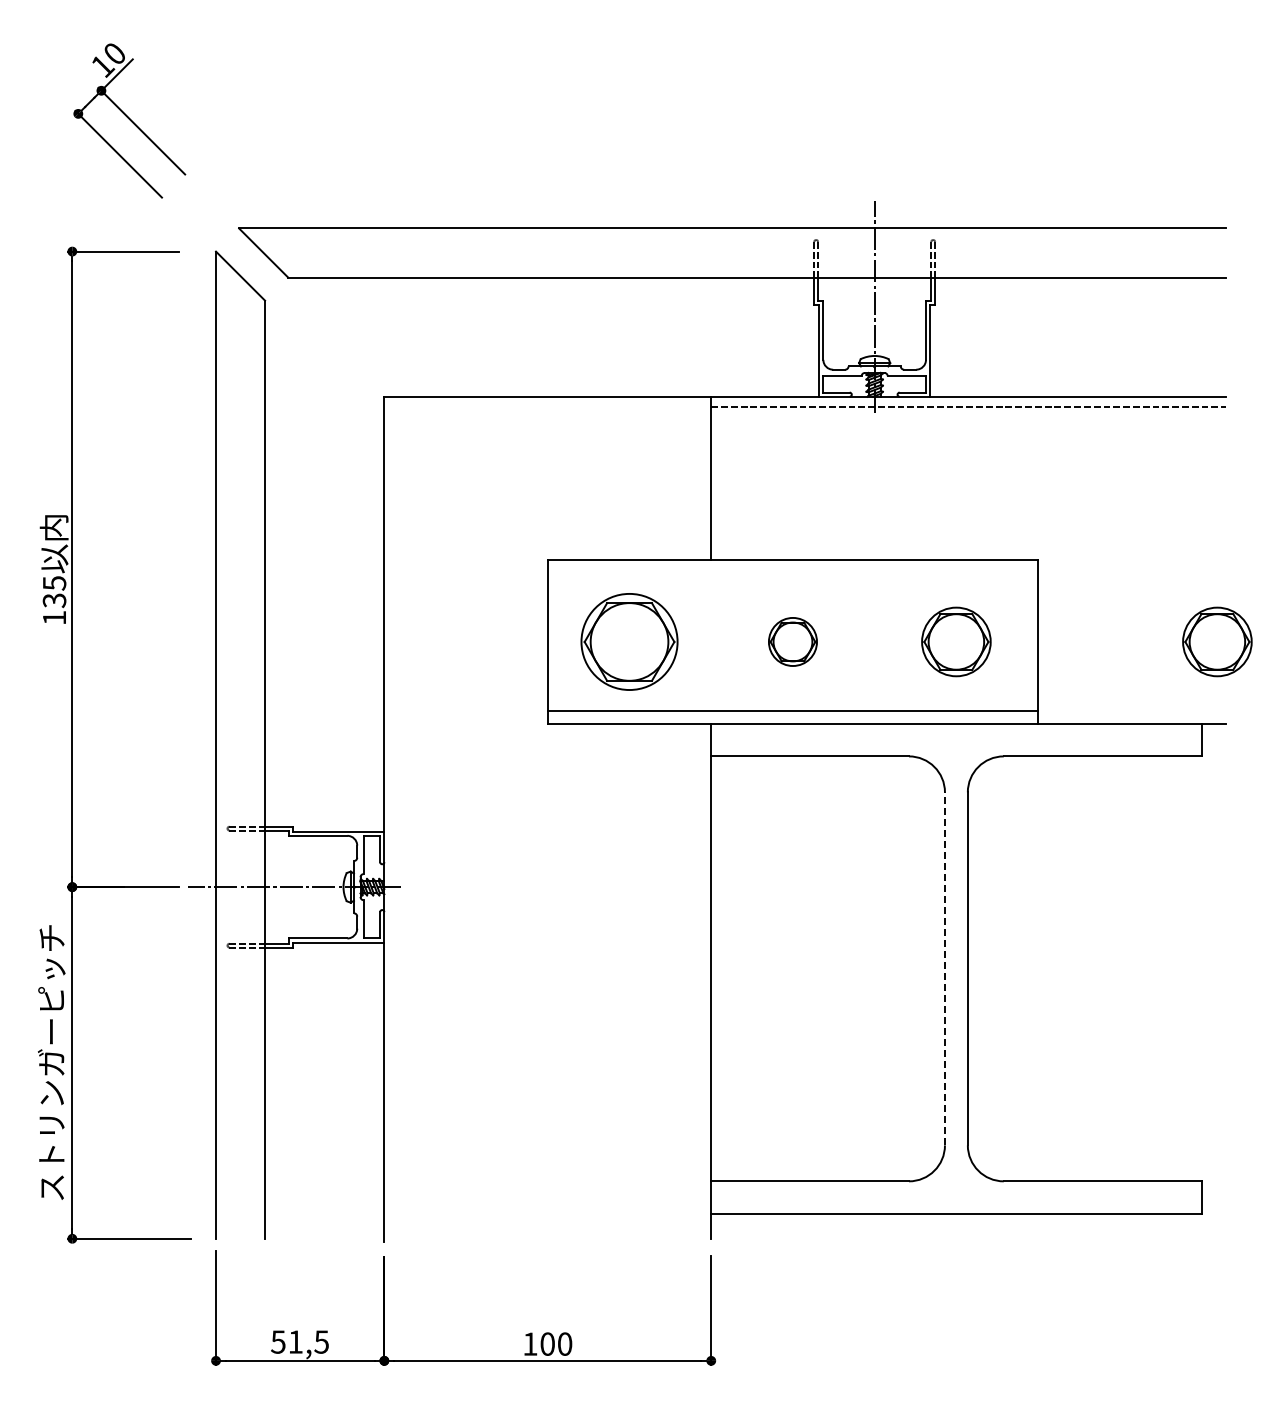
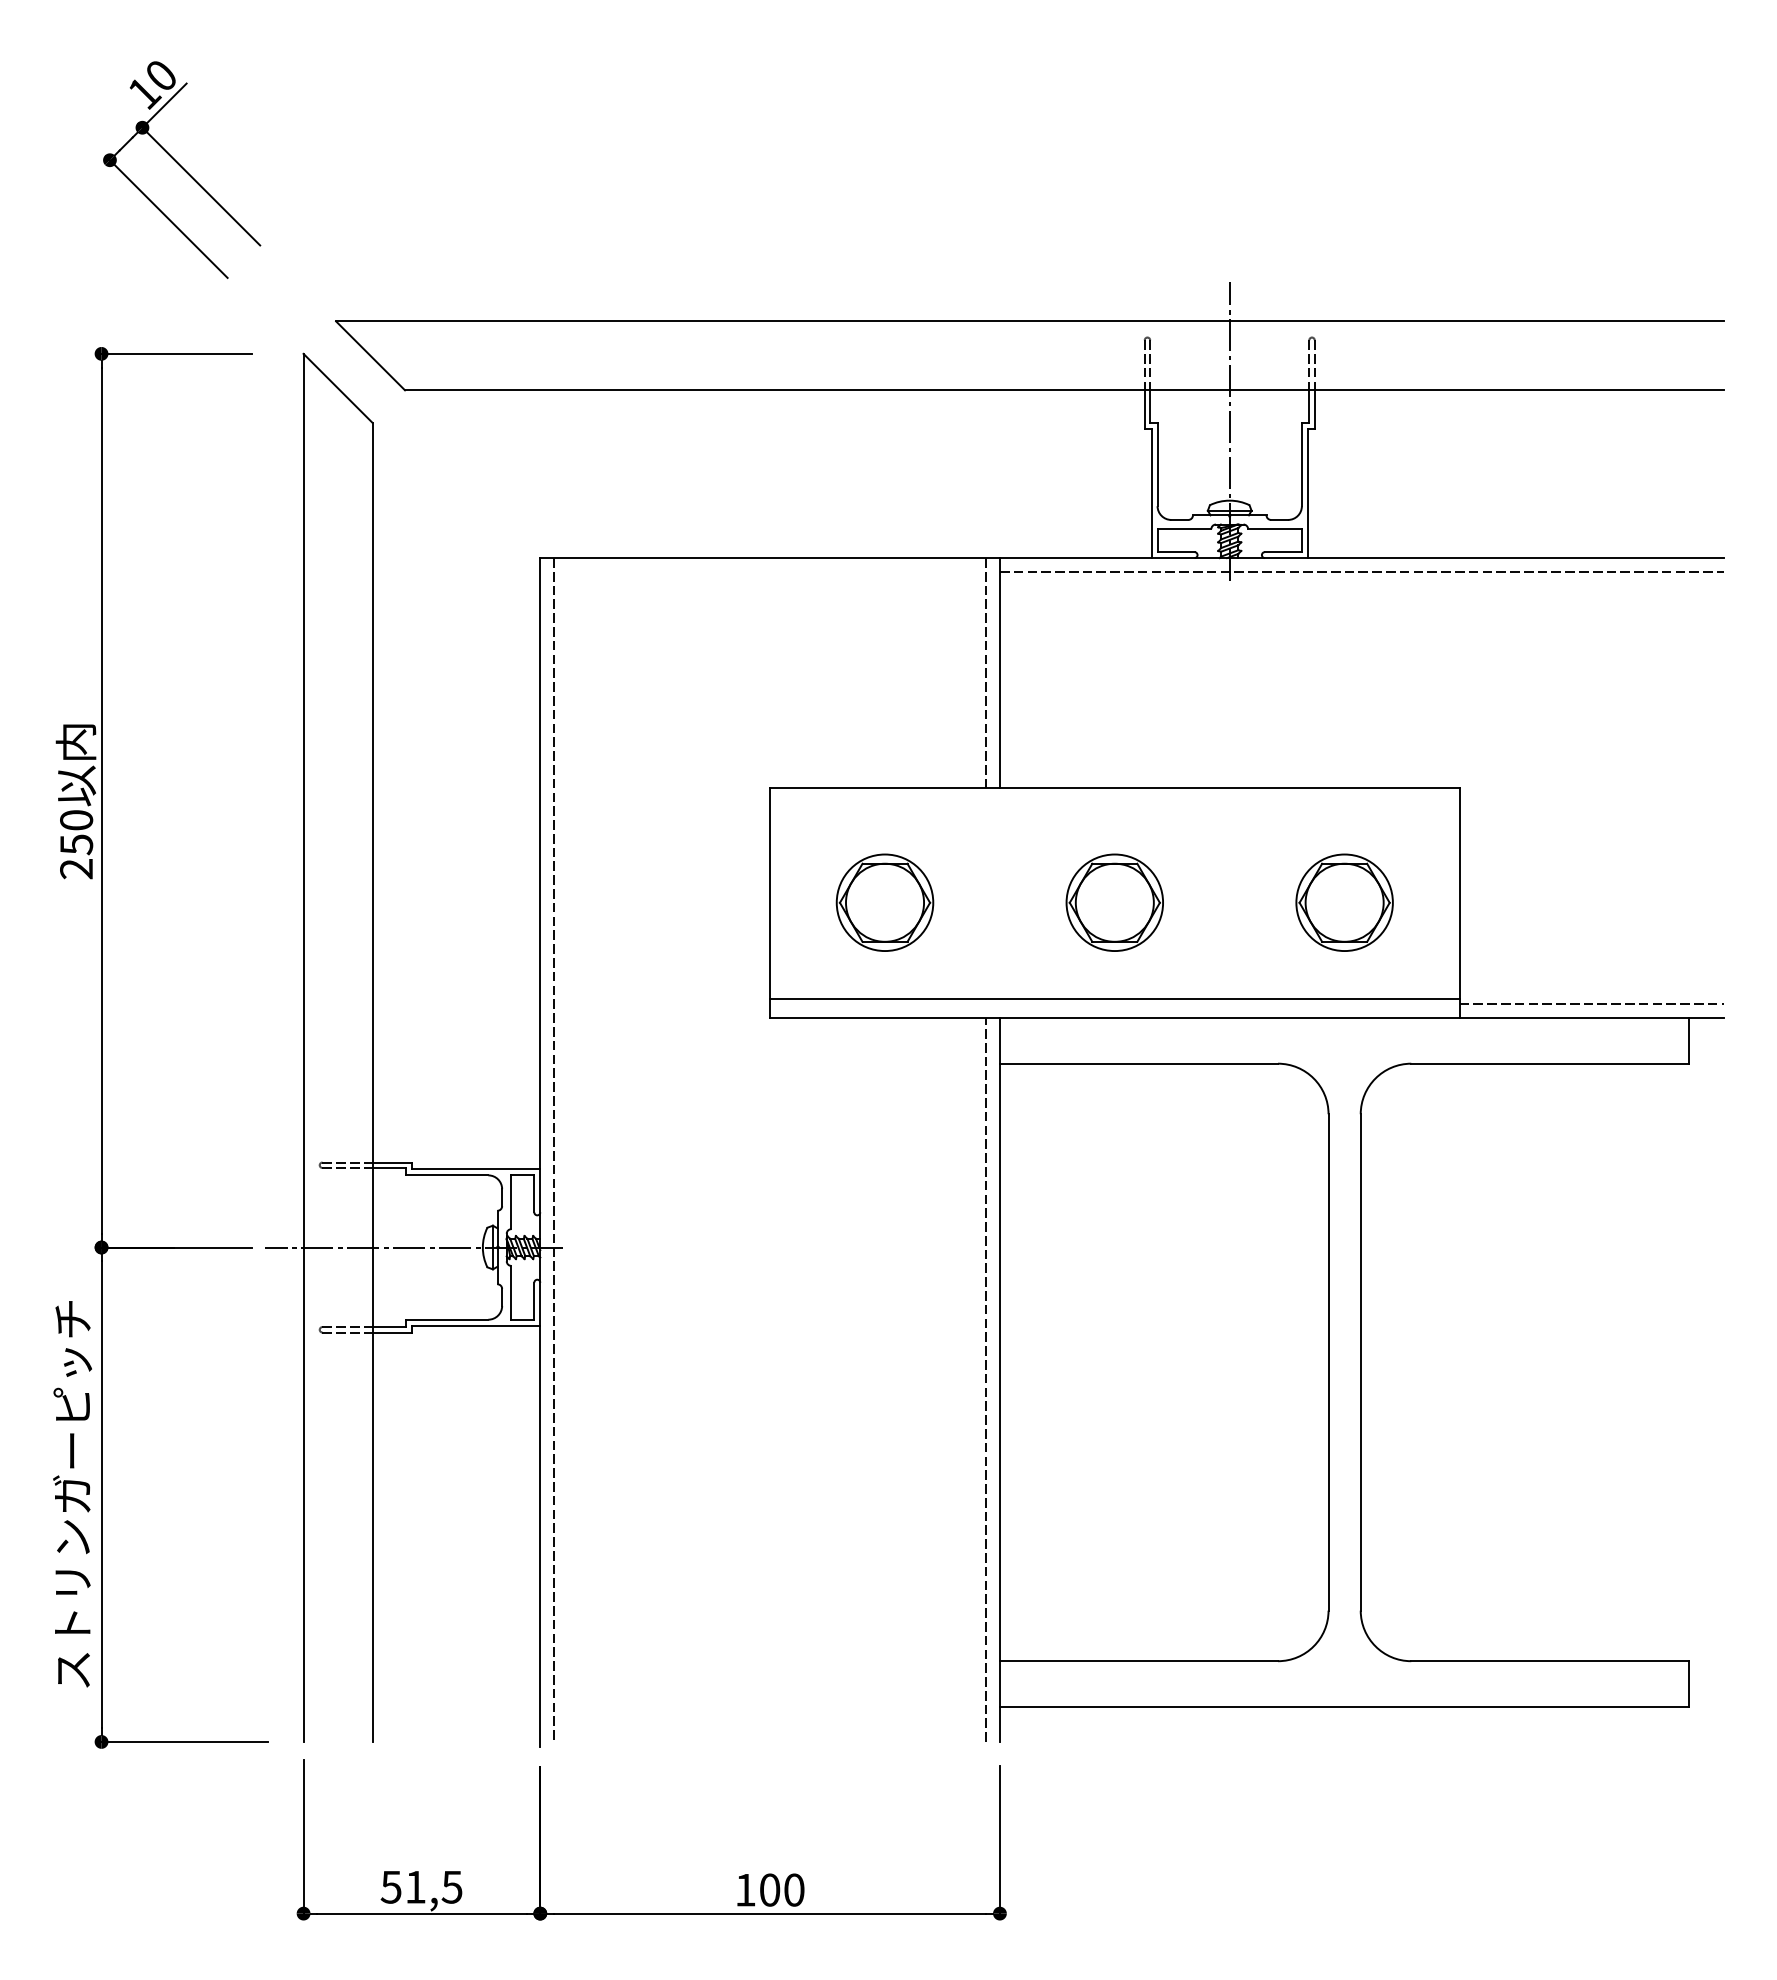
line: (701, 478) -> (986, 672), added
text: (54, 600) -> (76, 844), 135 -> 250
part: (629, 641) -> (884, 902), size x0.71
part: (792, 641) -> (1114, 902), size x1.43
part: (1217, 641) -> (1711, 902), removed
line: (1132, 713) -> (1592, 1003), added
line: (394, 817) -> (554, 1149), added
line: (944, 968) -> (1327, 1361), dashed -> solid
line: (701, 980) -> (986, 1378), added

